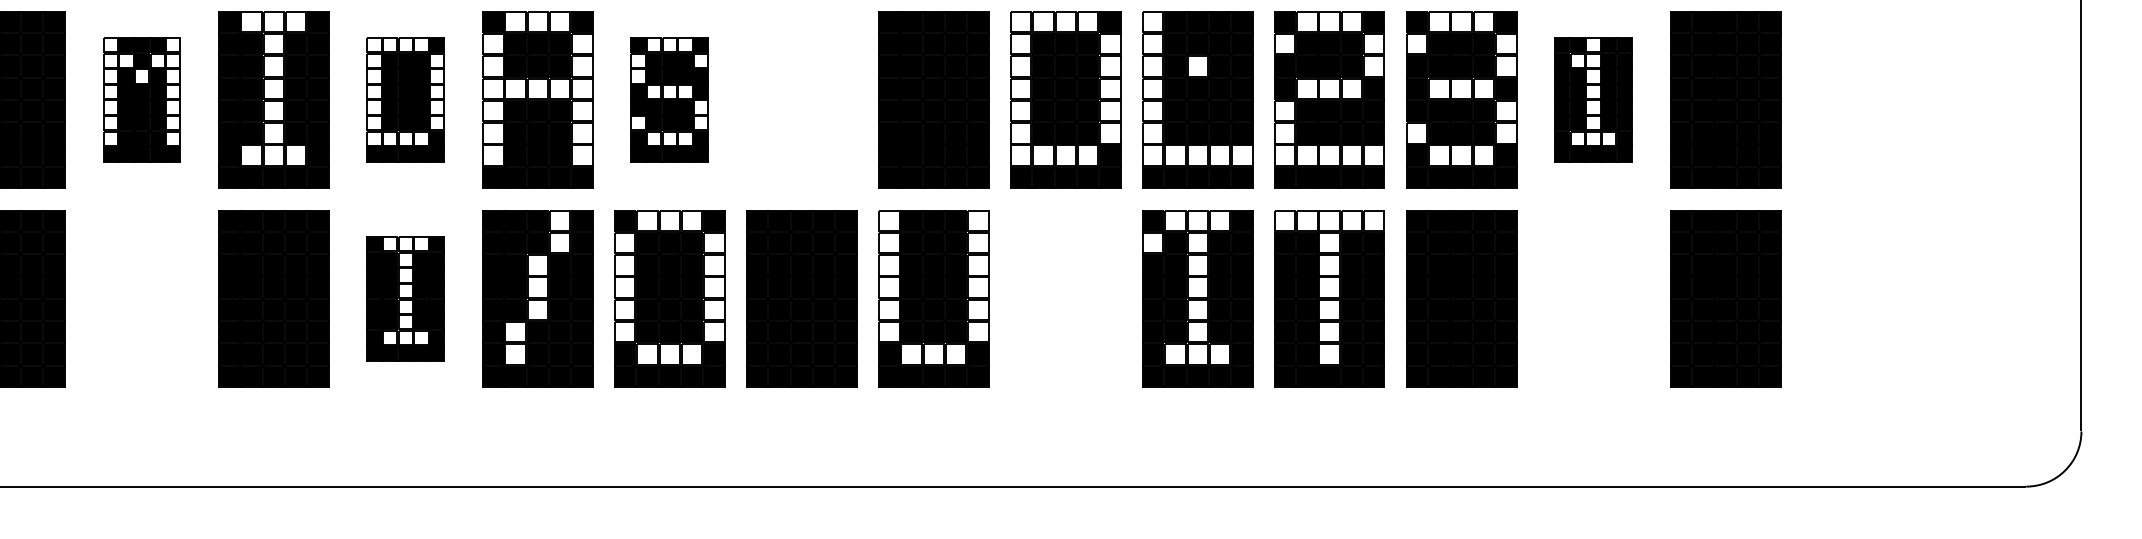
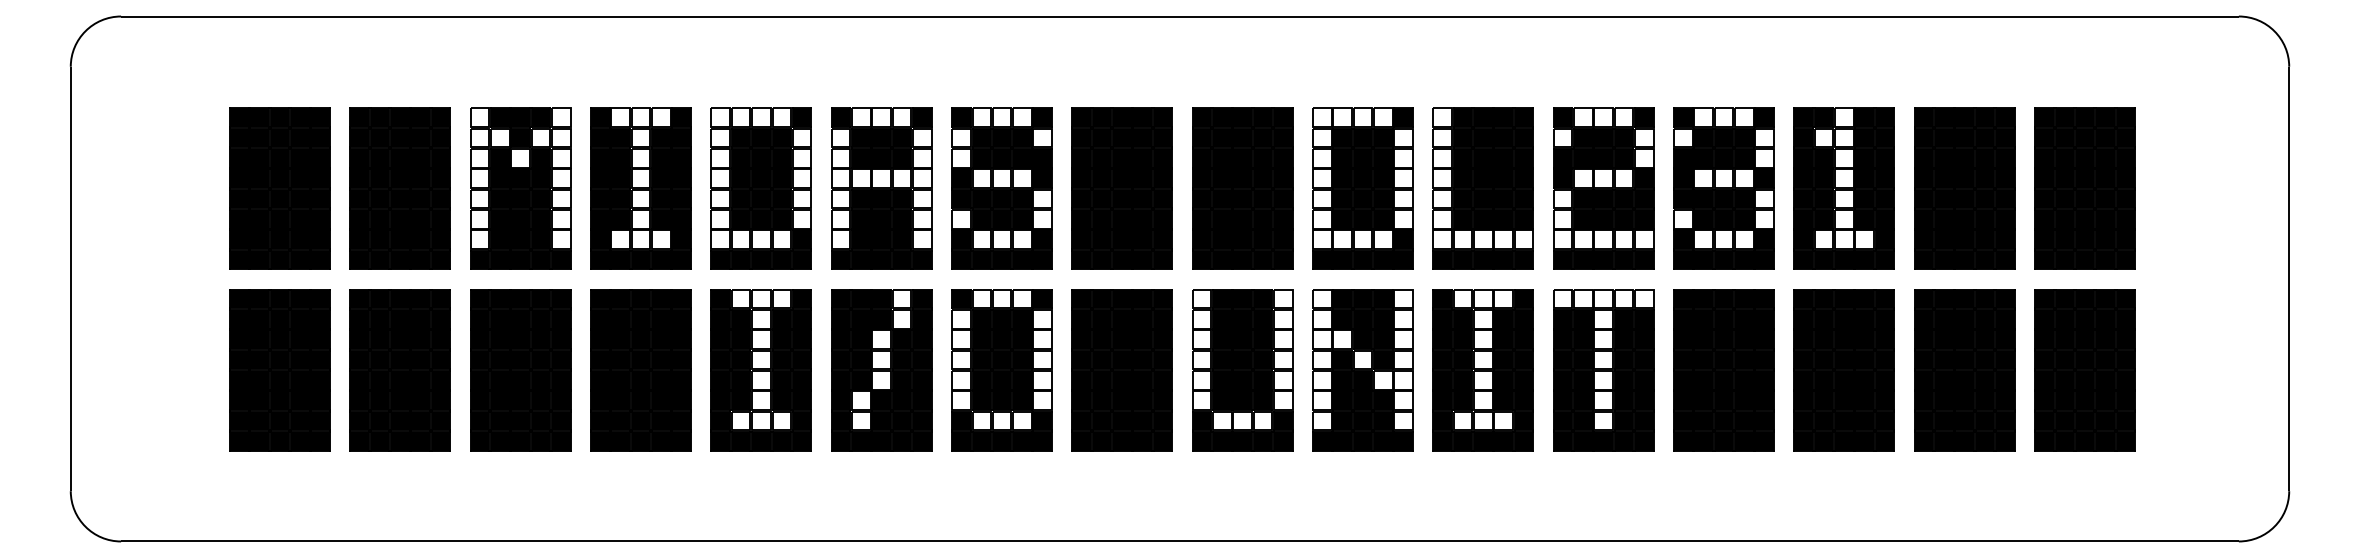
fill: (1197, 65) -> (1483, 157), added
part: (141, 99) -> (520, 188), size x1.43
part: (404, 99) -> (760, 188), size x1.43
part: (669, 99) -> (1001, 188), size x1.43
part: (800, 99) -> (1121, 188), added
part: (1592, 99) -> (1843, 188), size x1.43
part: (1856, 99) -> (2084, 188), added
fill: (1152, 243) -> (1442, 319), added
part: (141, 299) -> (520, 370), added
part: (404, 299) -> (760, 370), size x1.43
part: (1065, 299) -> (1362, 370), added
part: (1592, 299) -> (1843, 370), added
part: (1856, 299) -> (2084, 370), added

